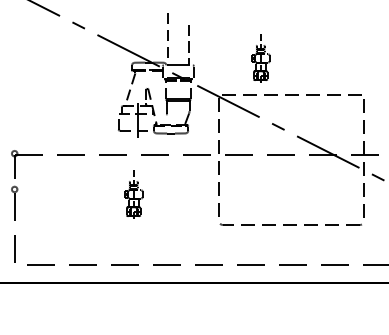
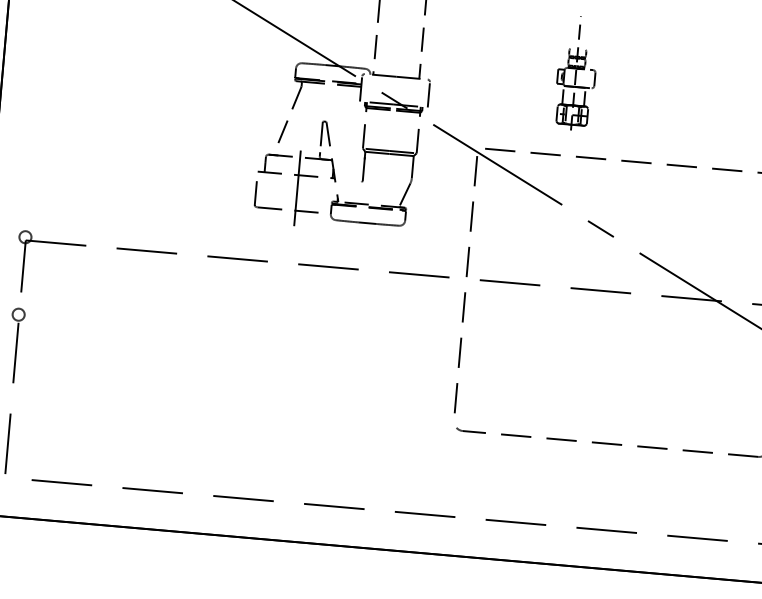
part: (133, 194) -> (274, 348), removed

